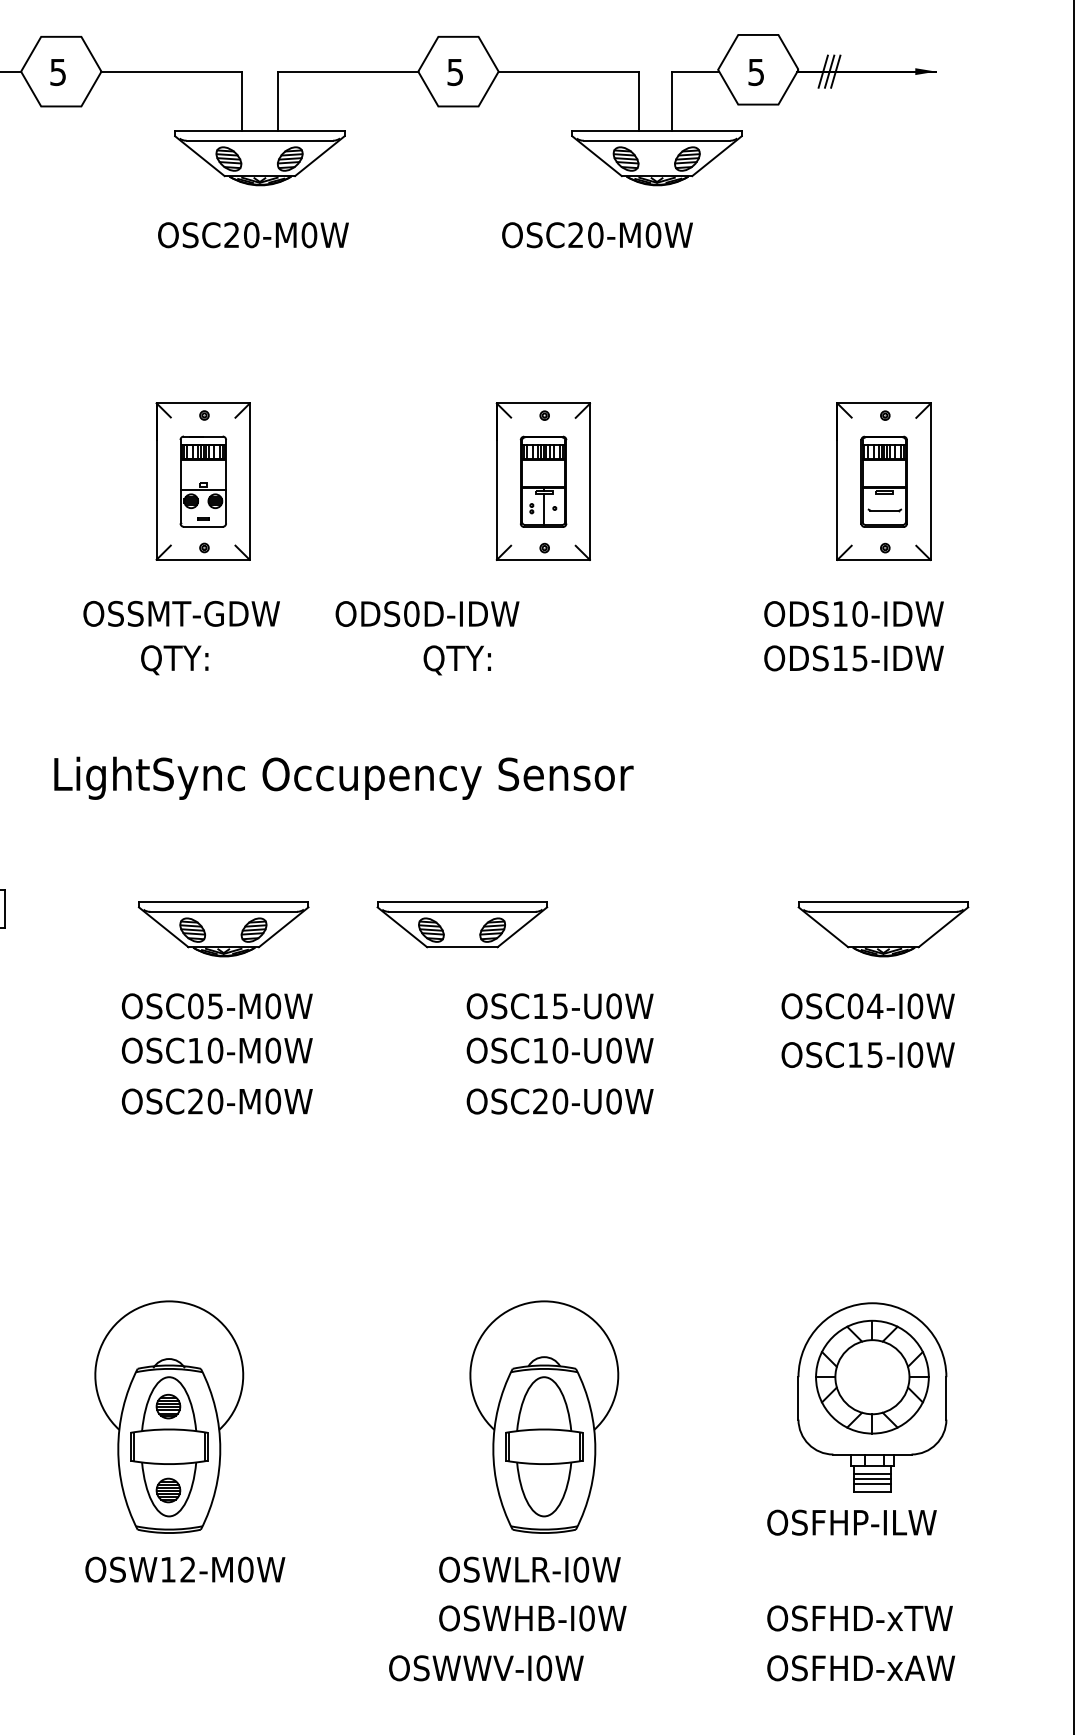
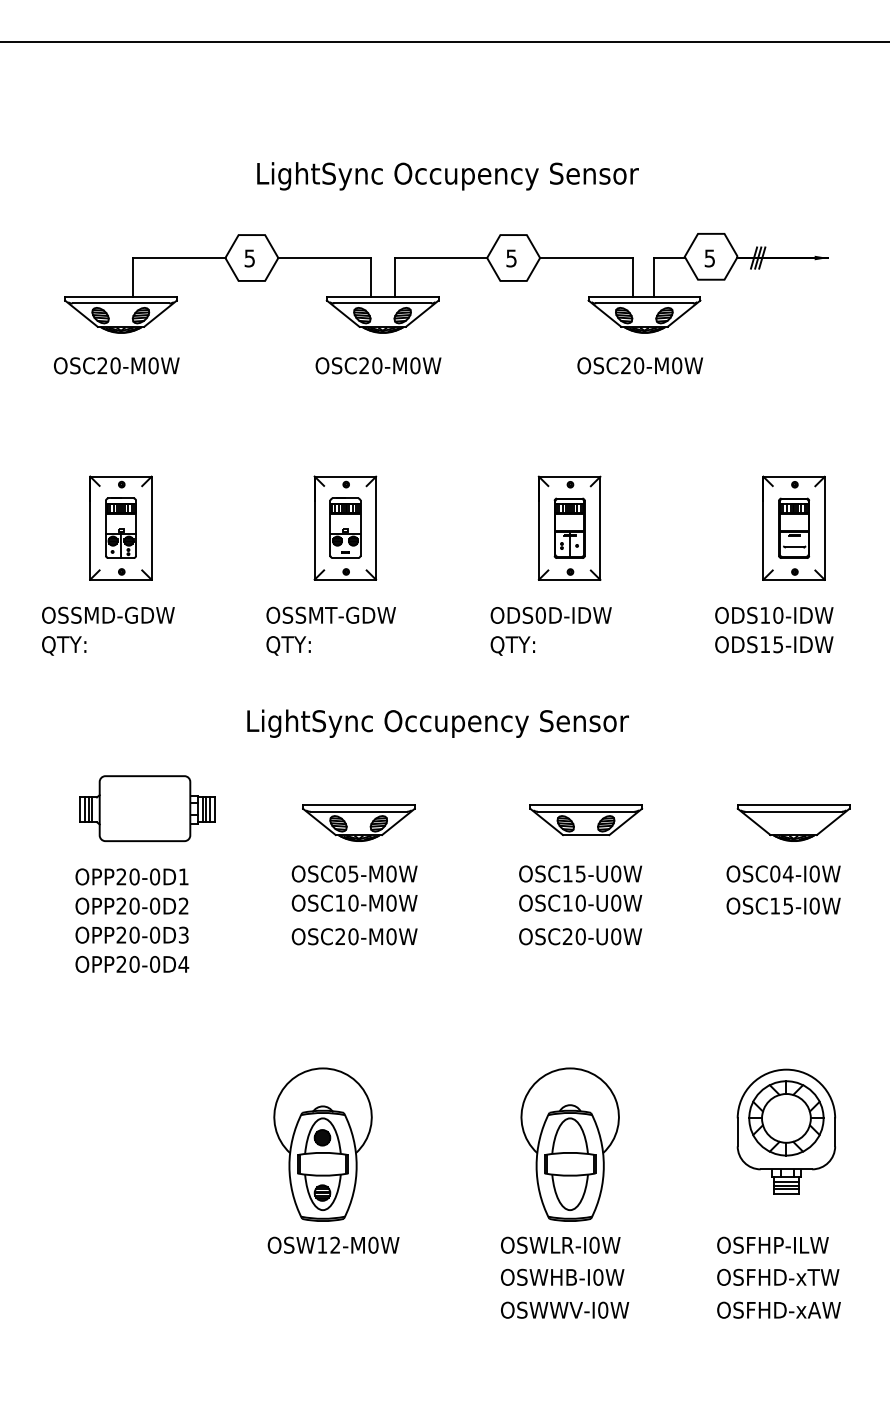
text: (596, 234) -> (639, 365), moved
text: (426, 614) -> (550, 615), moved
text: (174, 659) -> (288, 645), moved
part: (462, 925) -> (586, 820), moved
text: (851, 1521) -> (772, 1244), moved
text: (487, 1667) -> (565, 1309), moved

